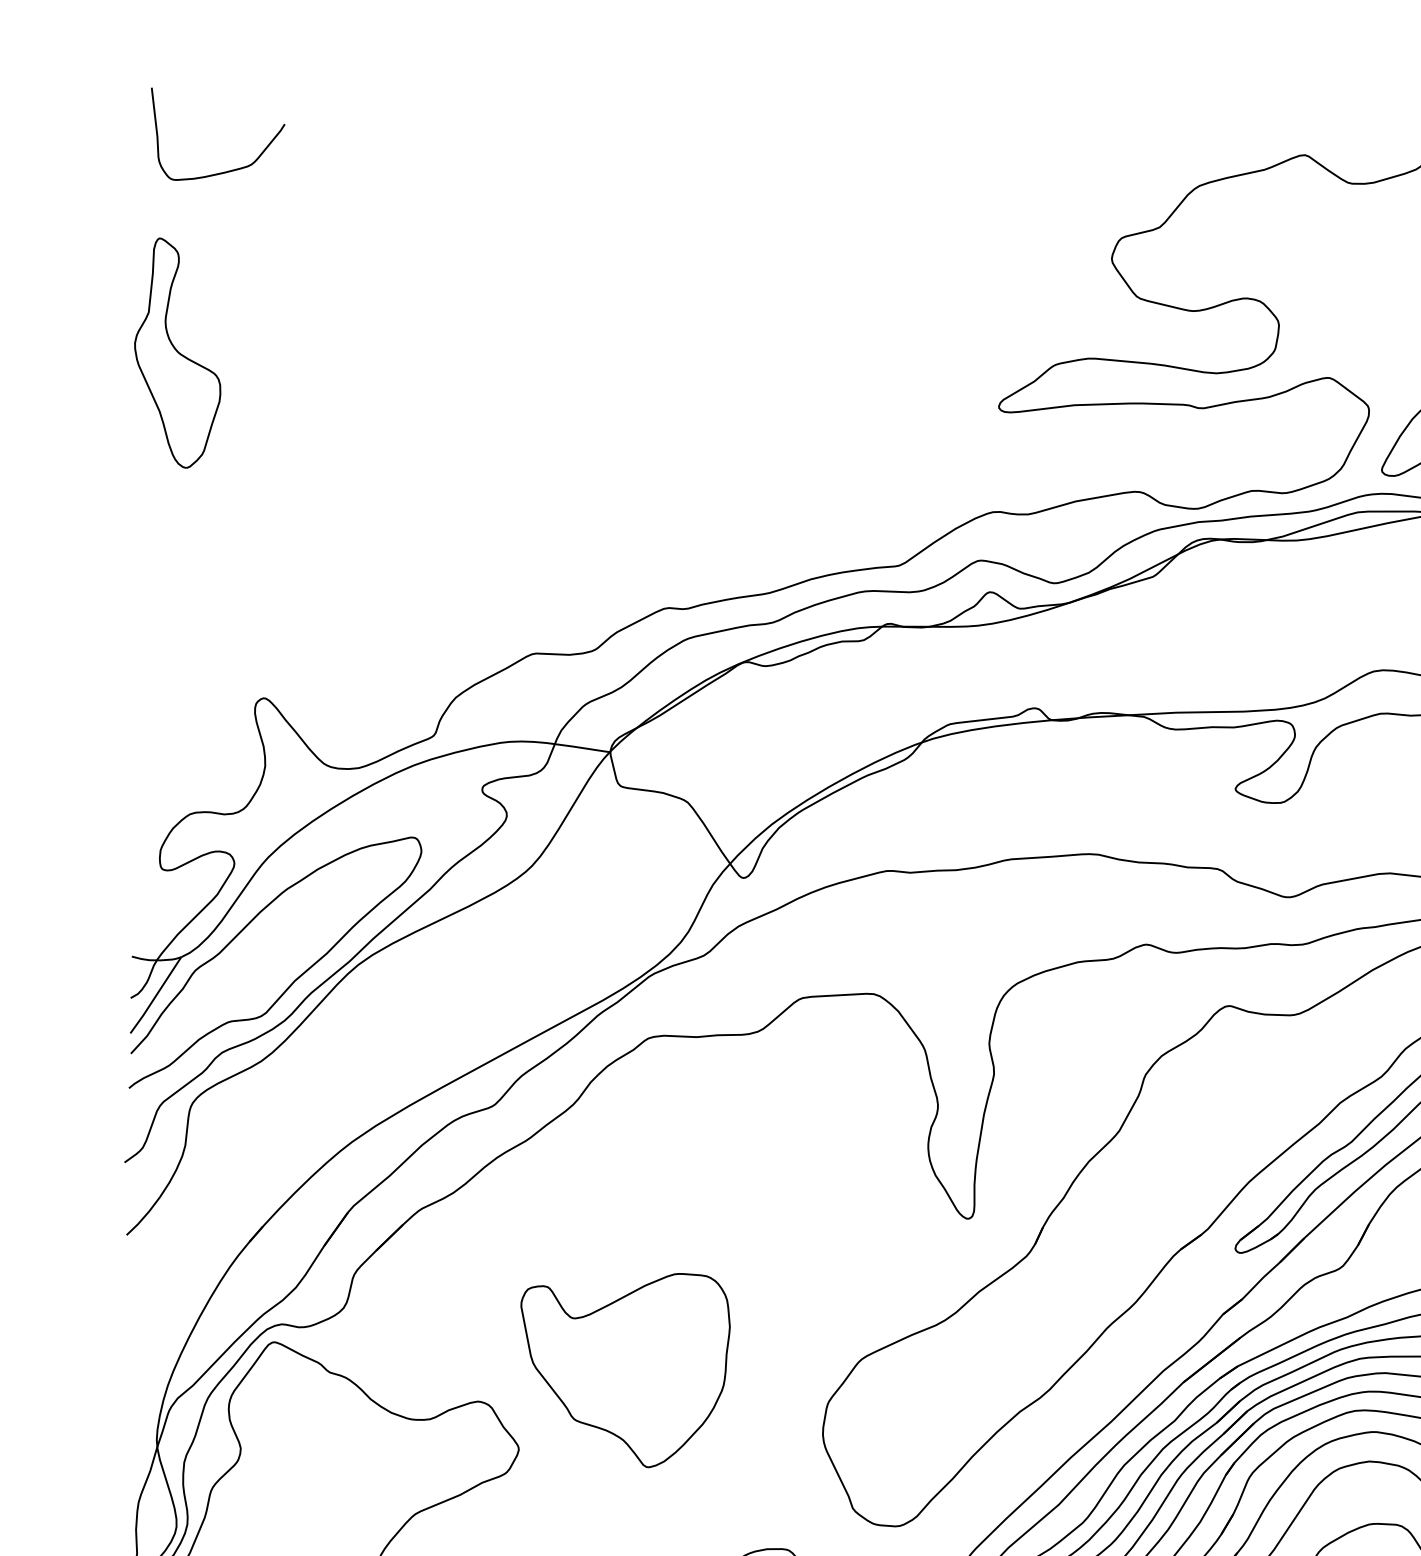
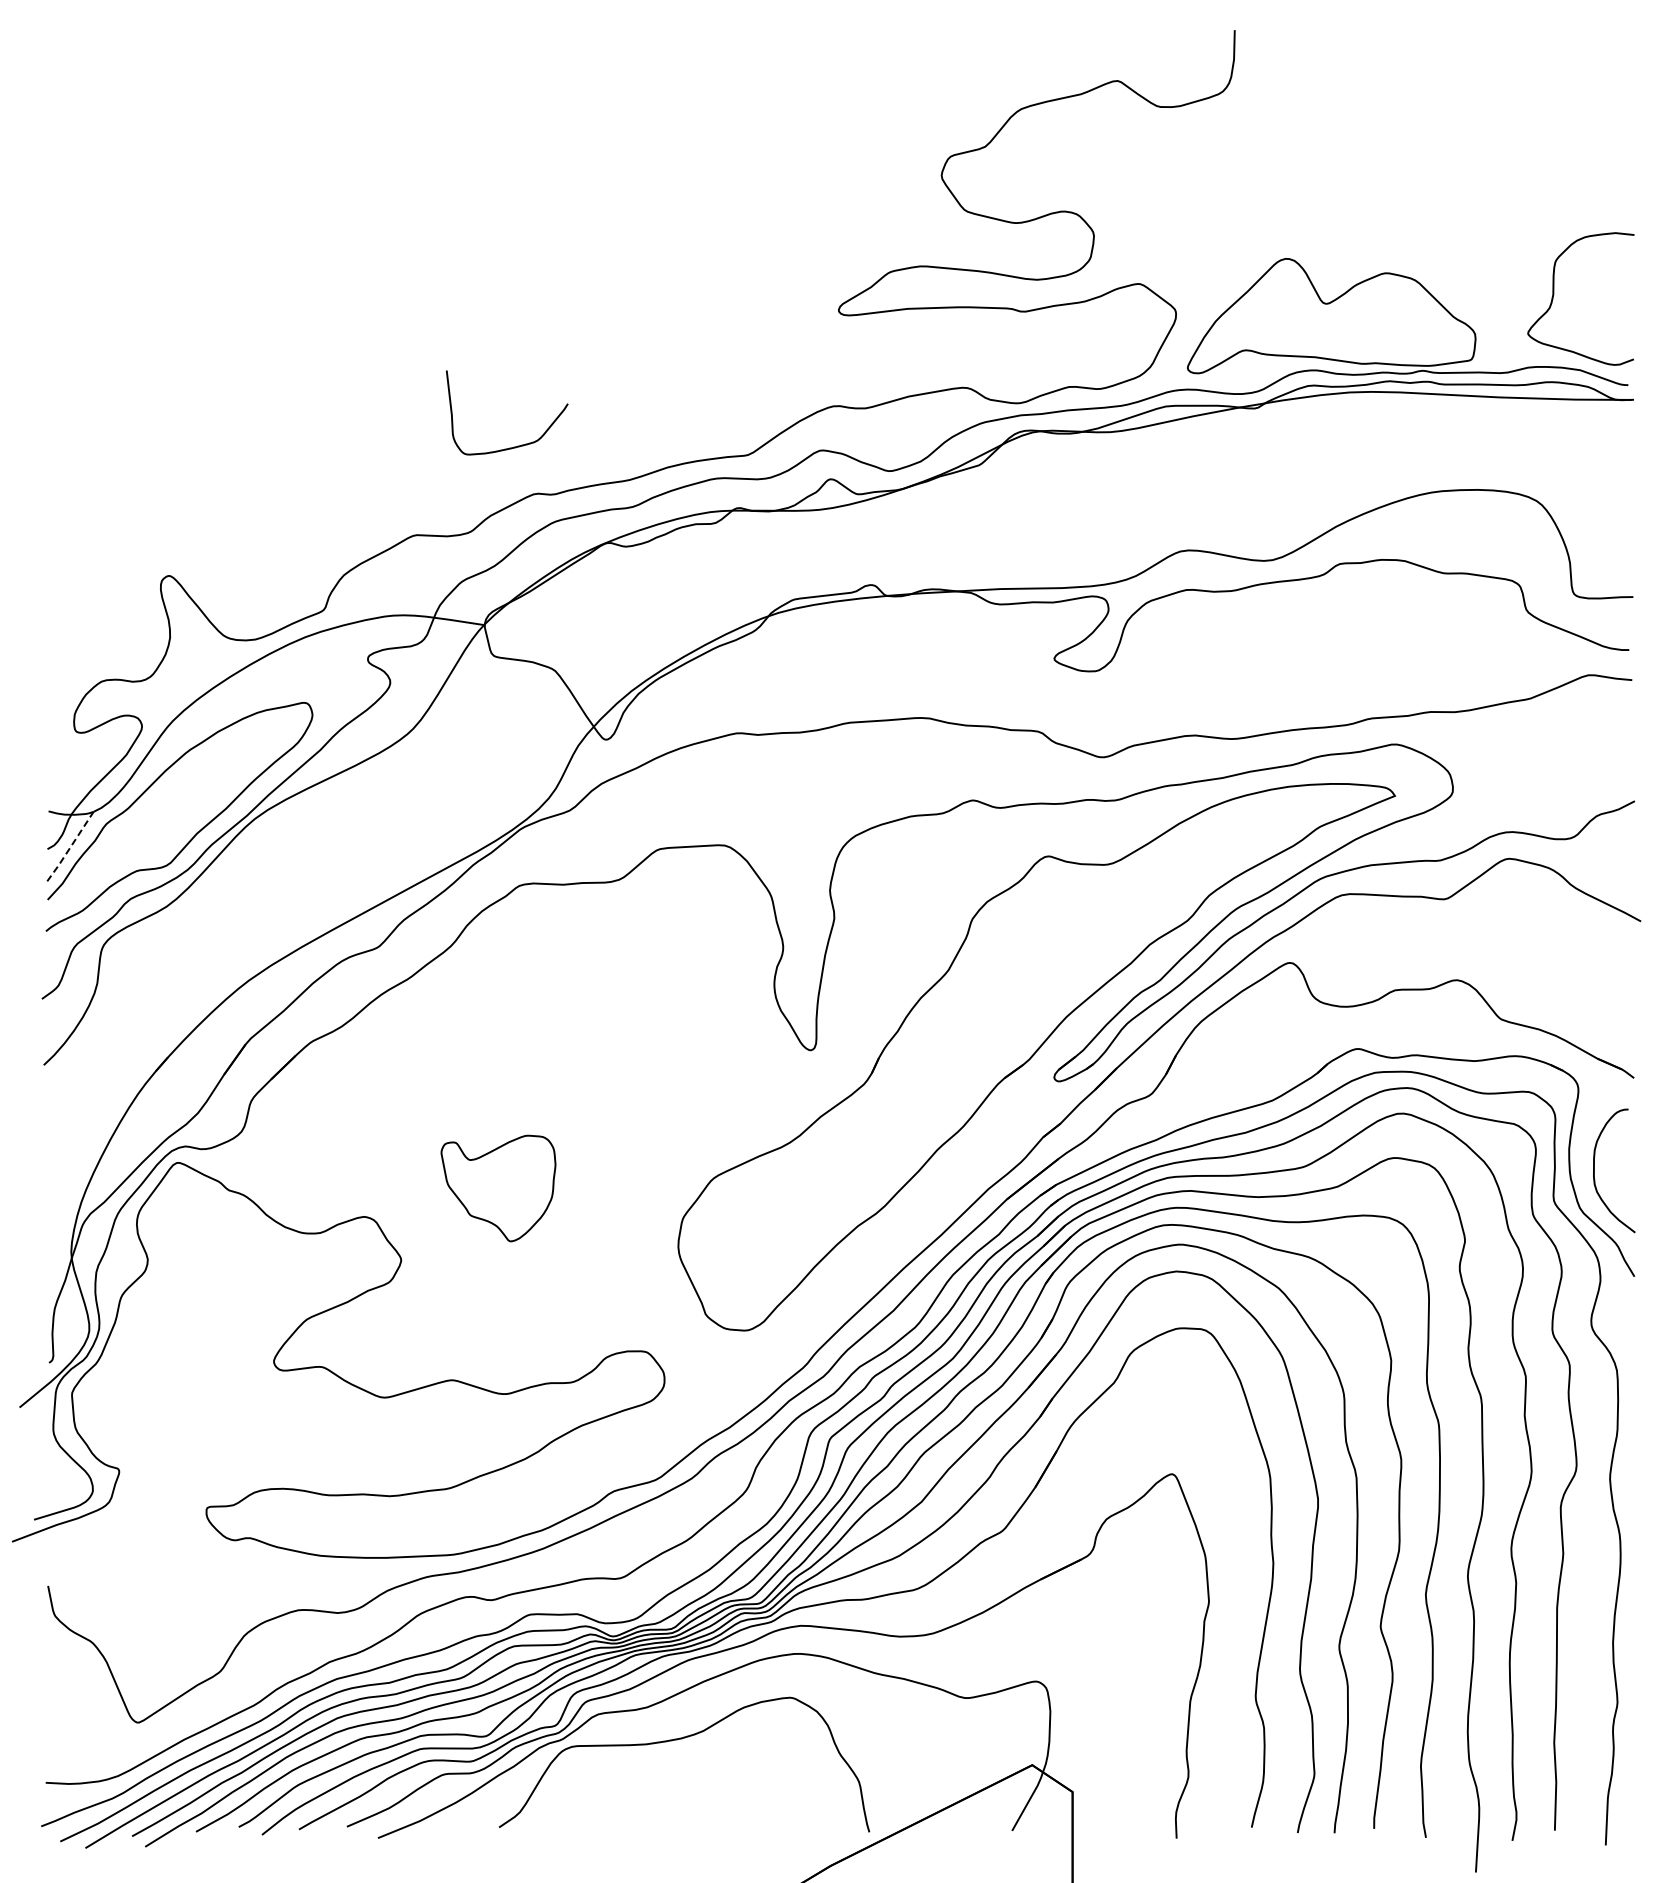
curve: (225, 171) -> (513, 446), moved
part: (177, 353) -> (90, 261), removed
line: (155, 995) -> (70, 846), solid -> dashed
part: (625, 1370) -> (498, 1188), size x0.6

